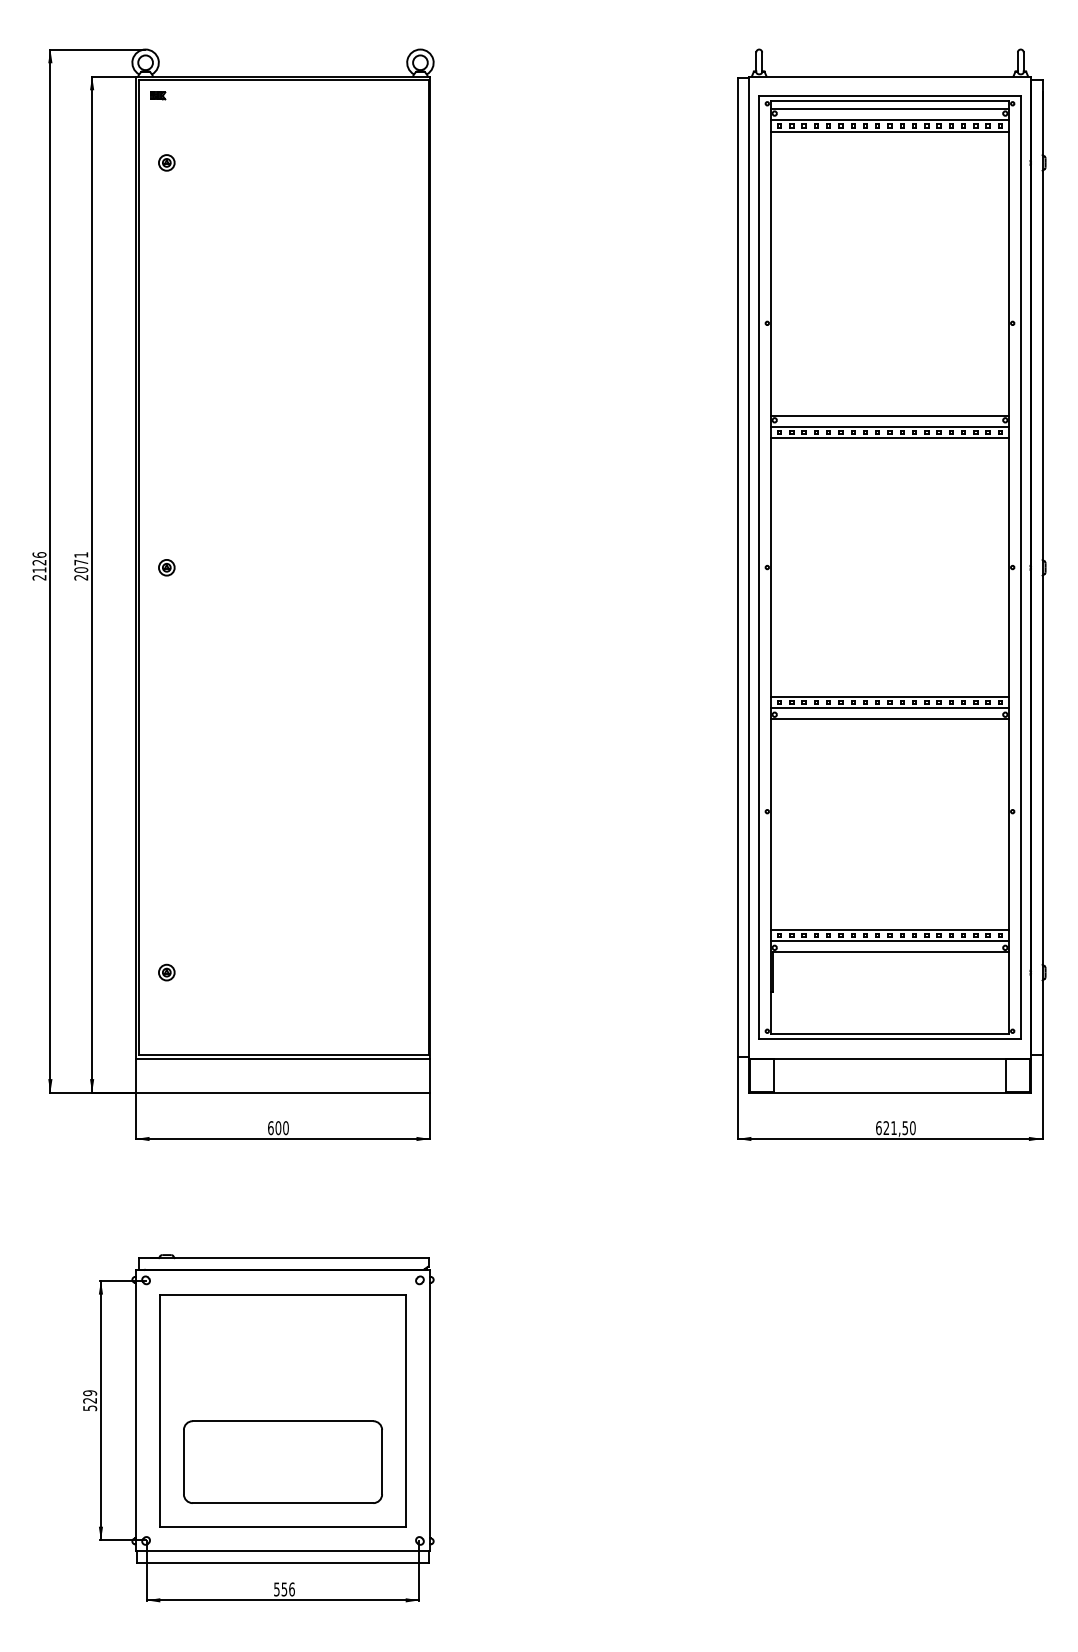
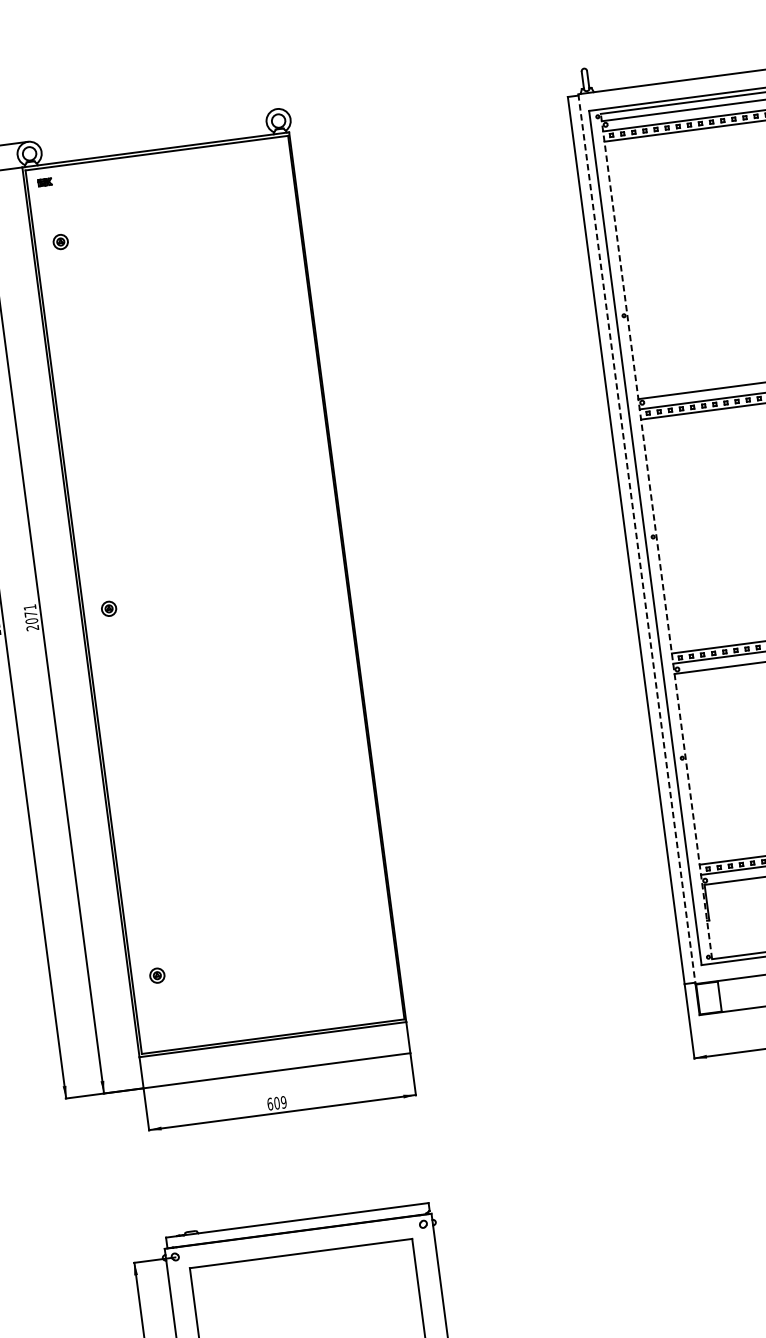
line: (749, 567) -> (637, 539), solid -> dashed
line: (771, 567) -> (656, 536), solid -> dashed
text: (285, 1128) -> (283, 1102), 600 -> 609

